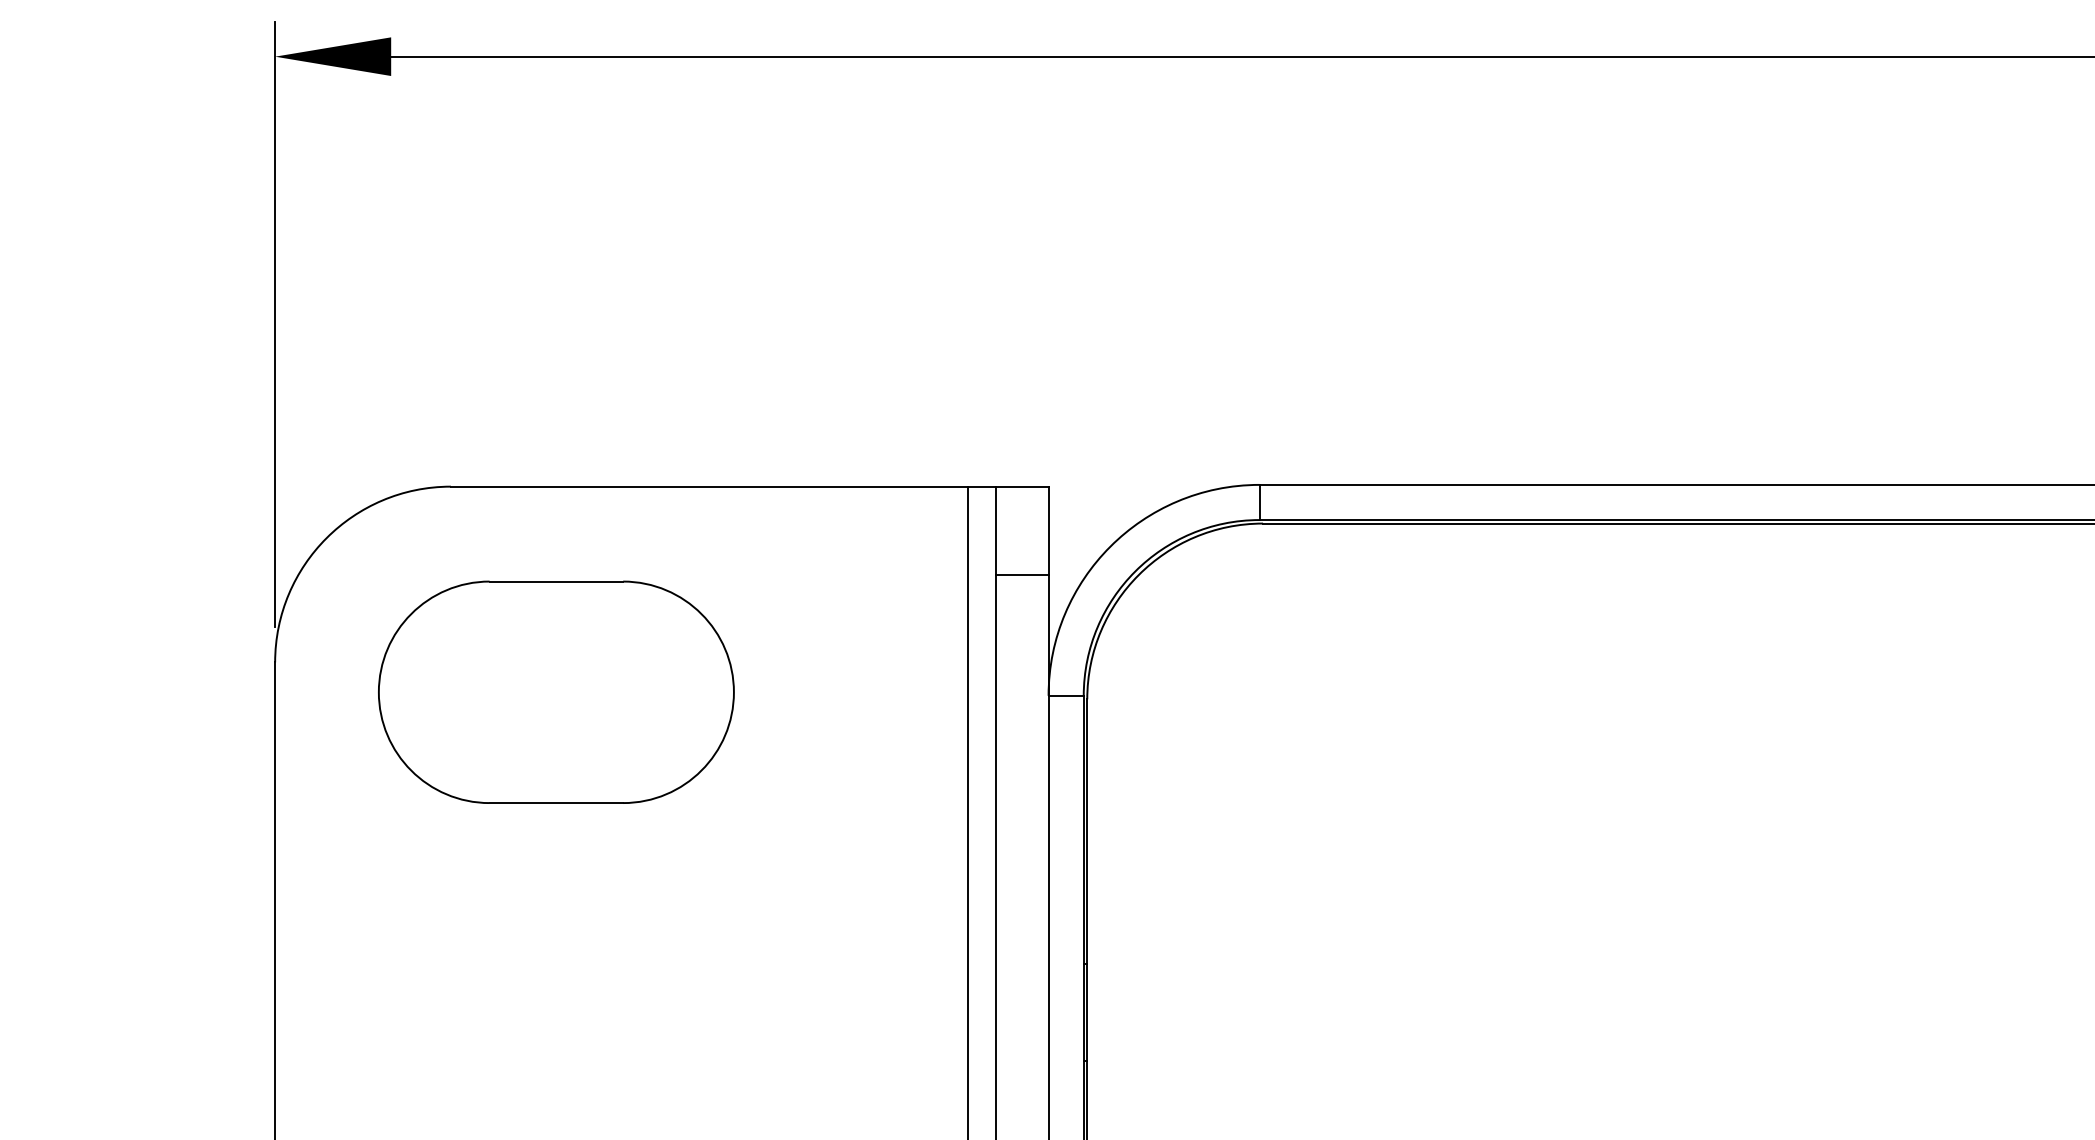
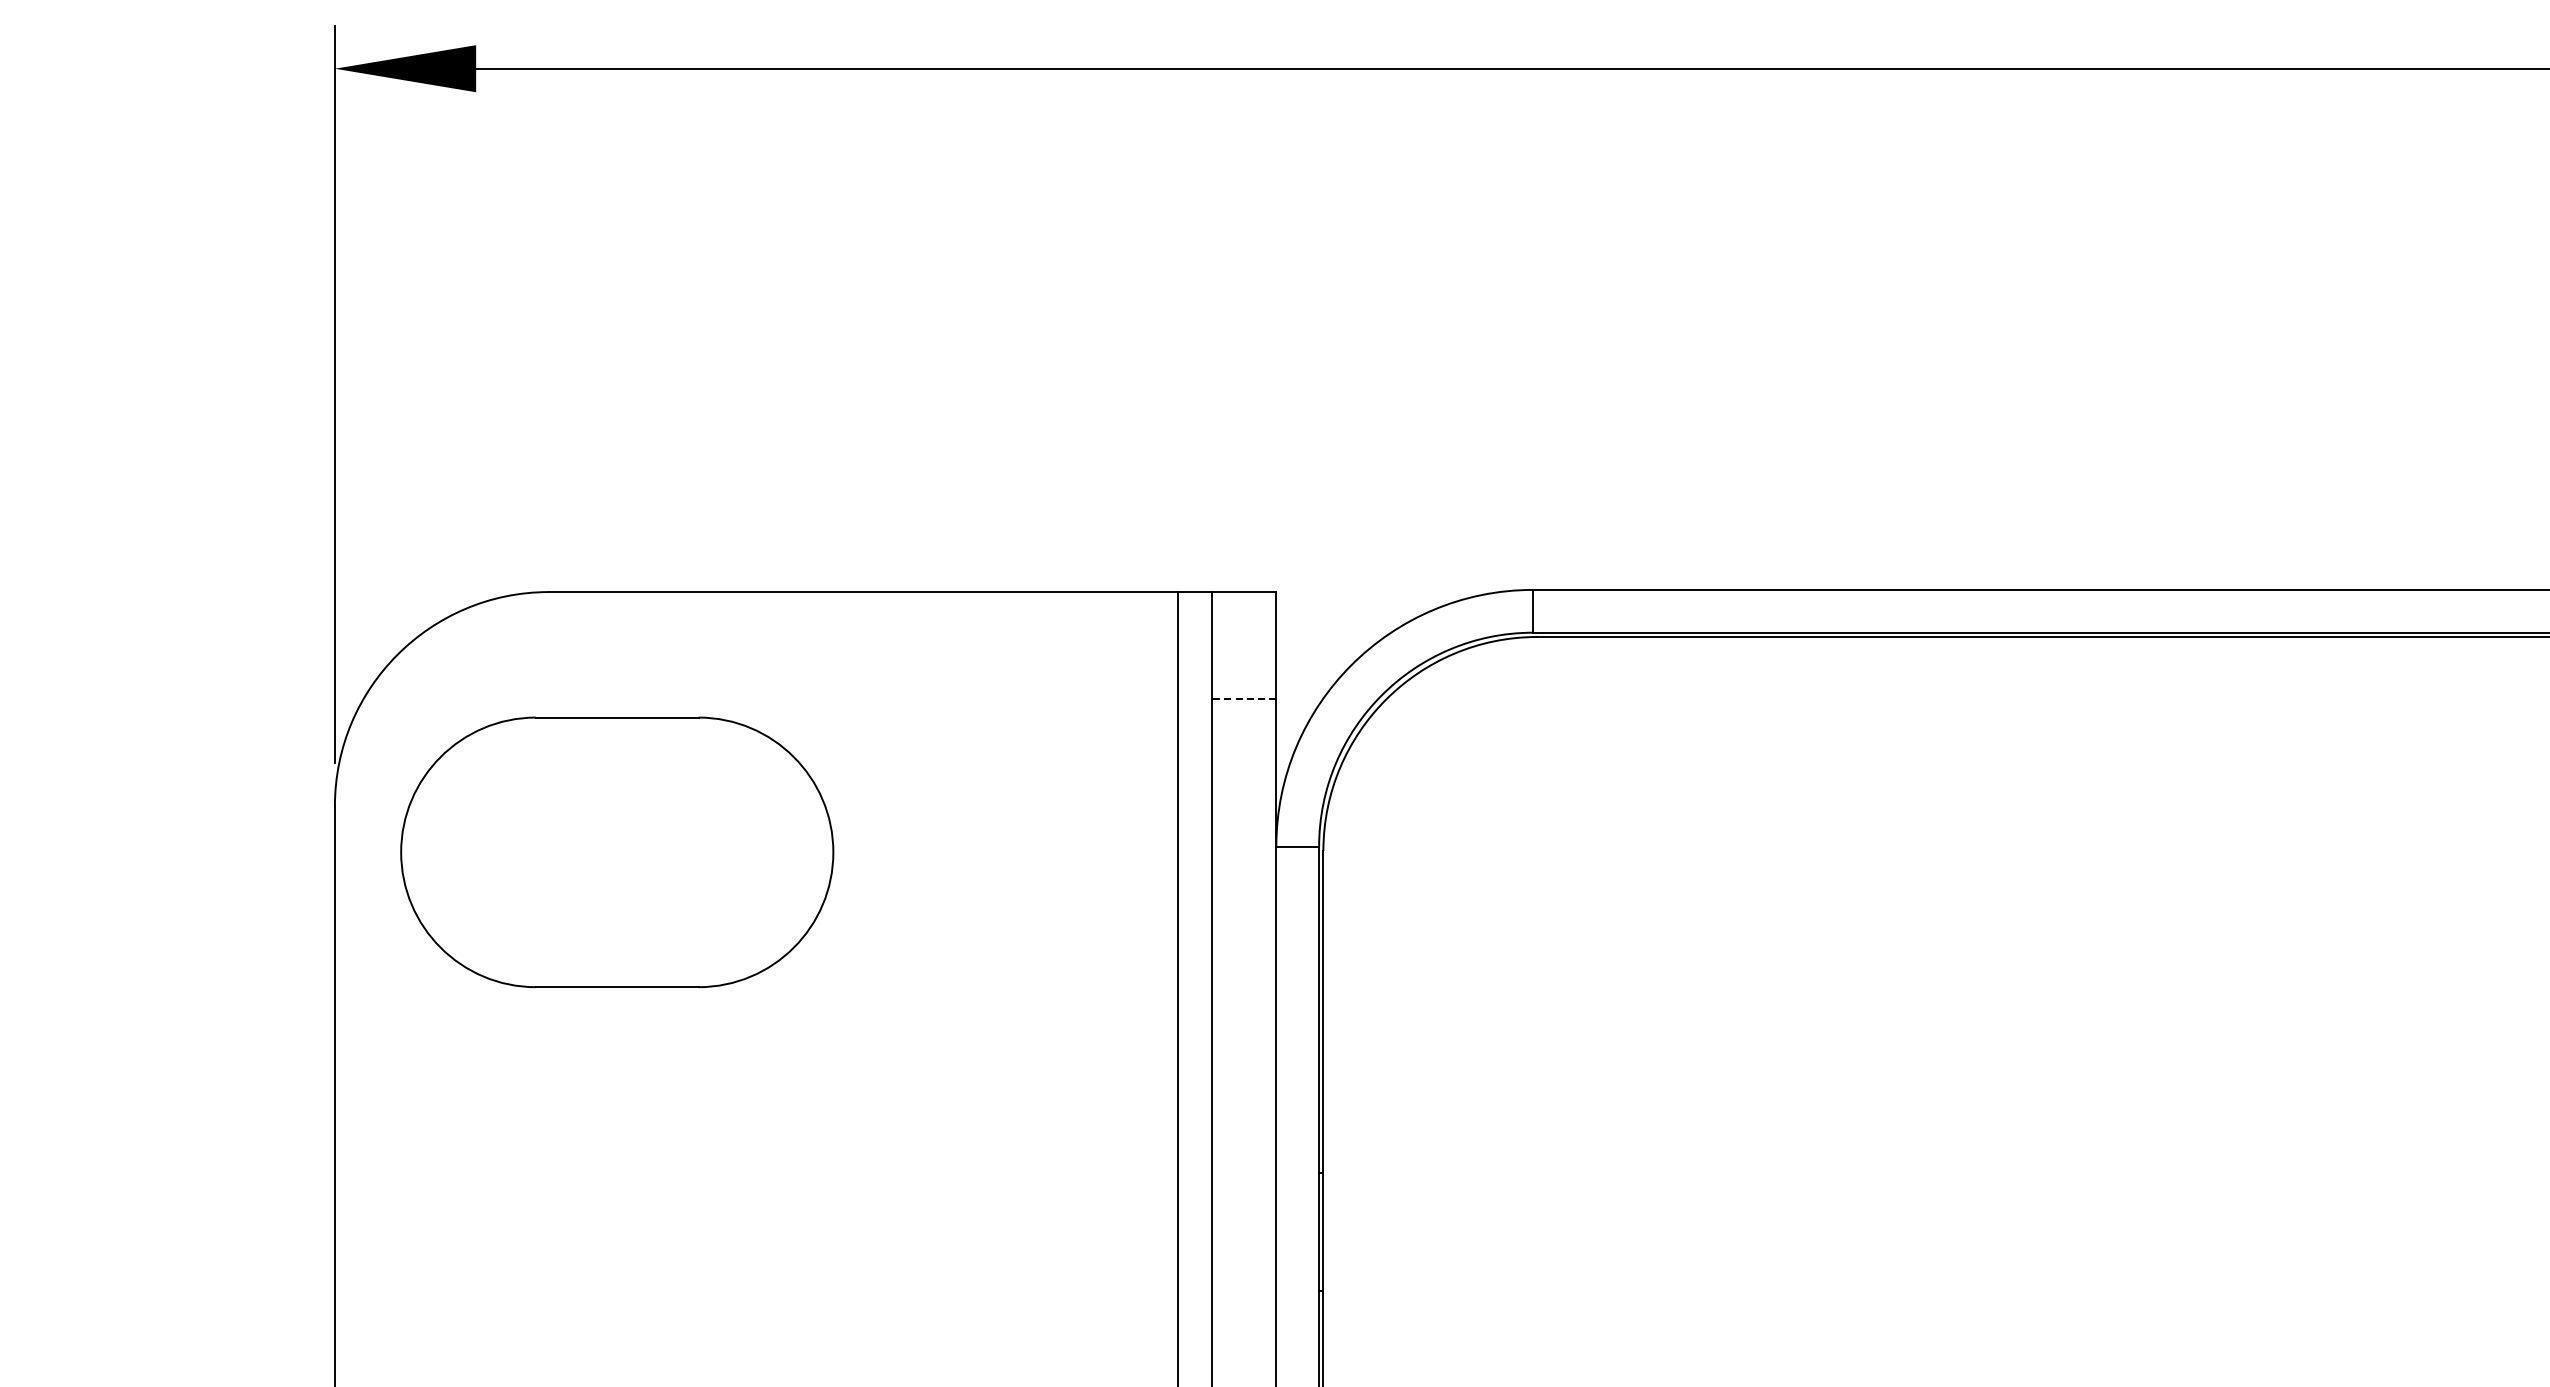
line: (1021, 574) -> (1243, 699), solid -> dashed
part: (556, 692) -> (617, 852), moved

